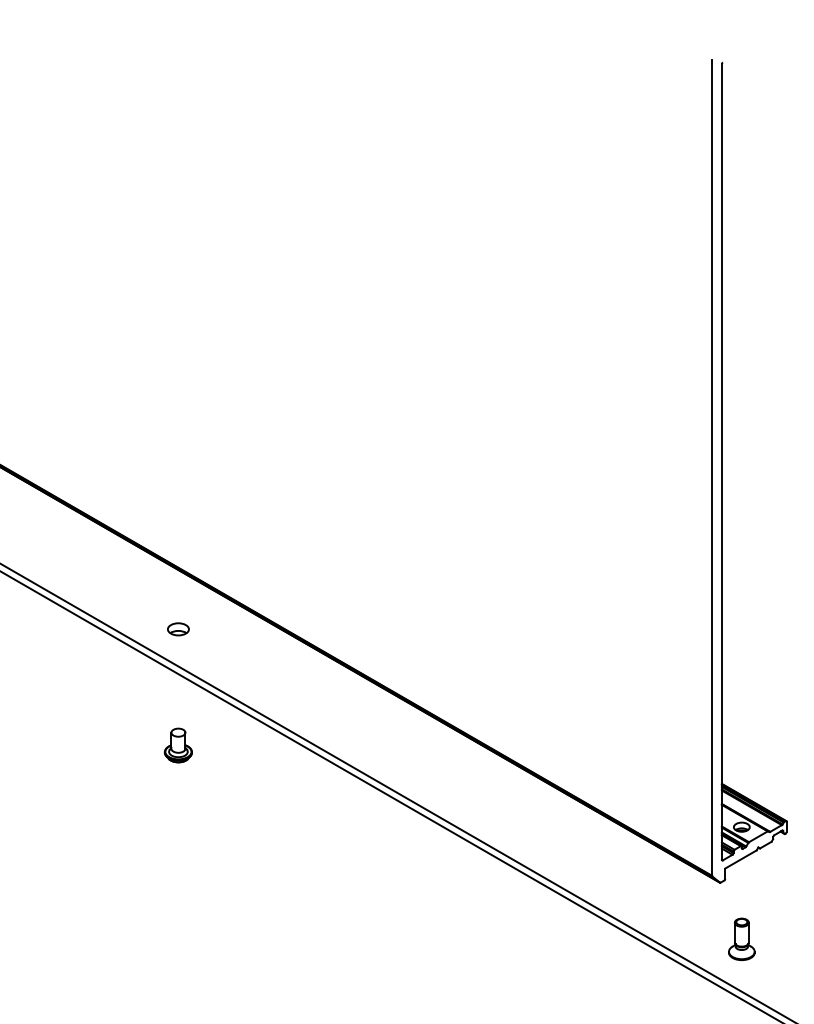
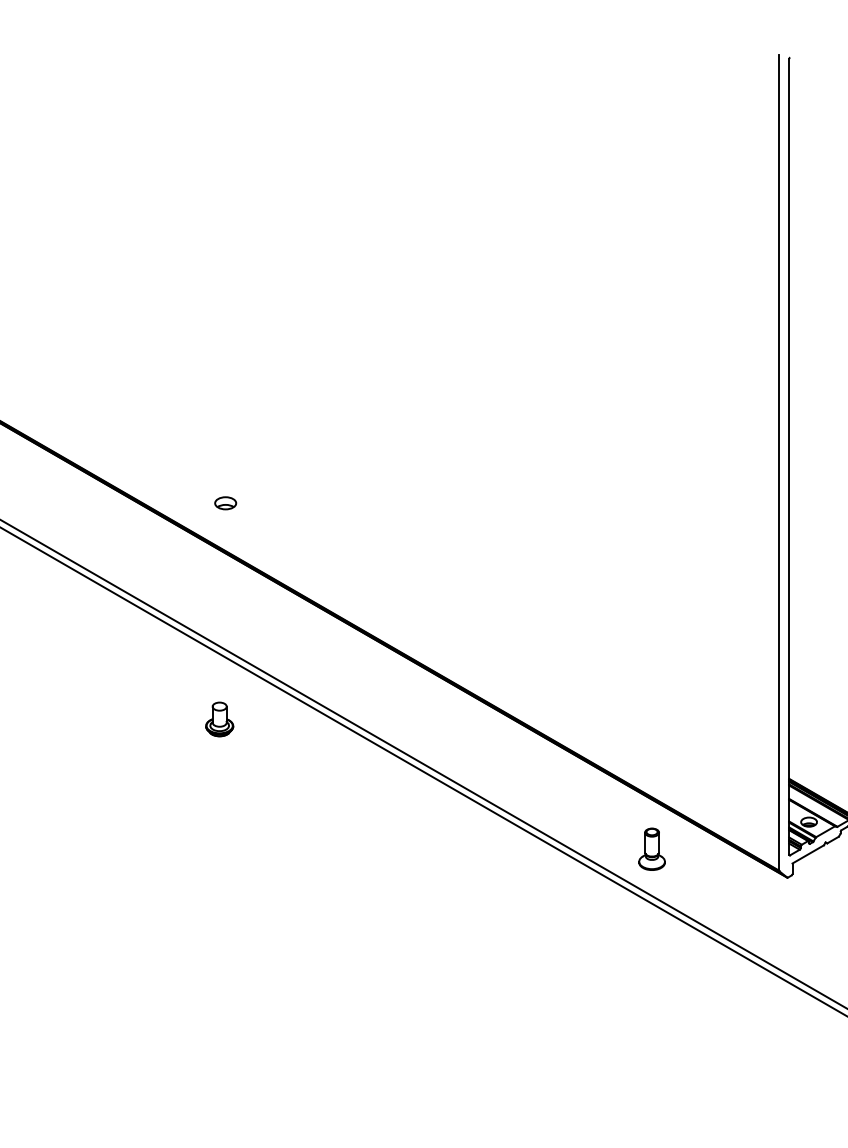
part: (178, 629) -> (225, 503), moved
part: (178, 745) -> (219, 719), moved
part: (741, 938) -> (651, 848), moved

